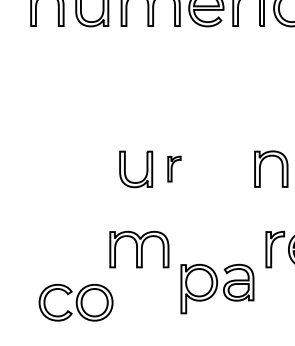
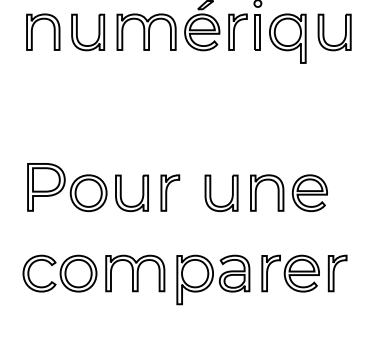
part: (71, 163) -> (67, 187), added
part: (174, 168) -> (170, 192), size x1.43
part: (215, 168) -> (211, 192), added
part: (217, 288) -> (213, 279), moved
part: (75, 302) -> (59, 273), moved

